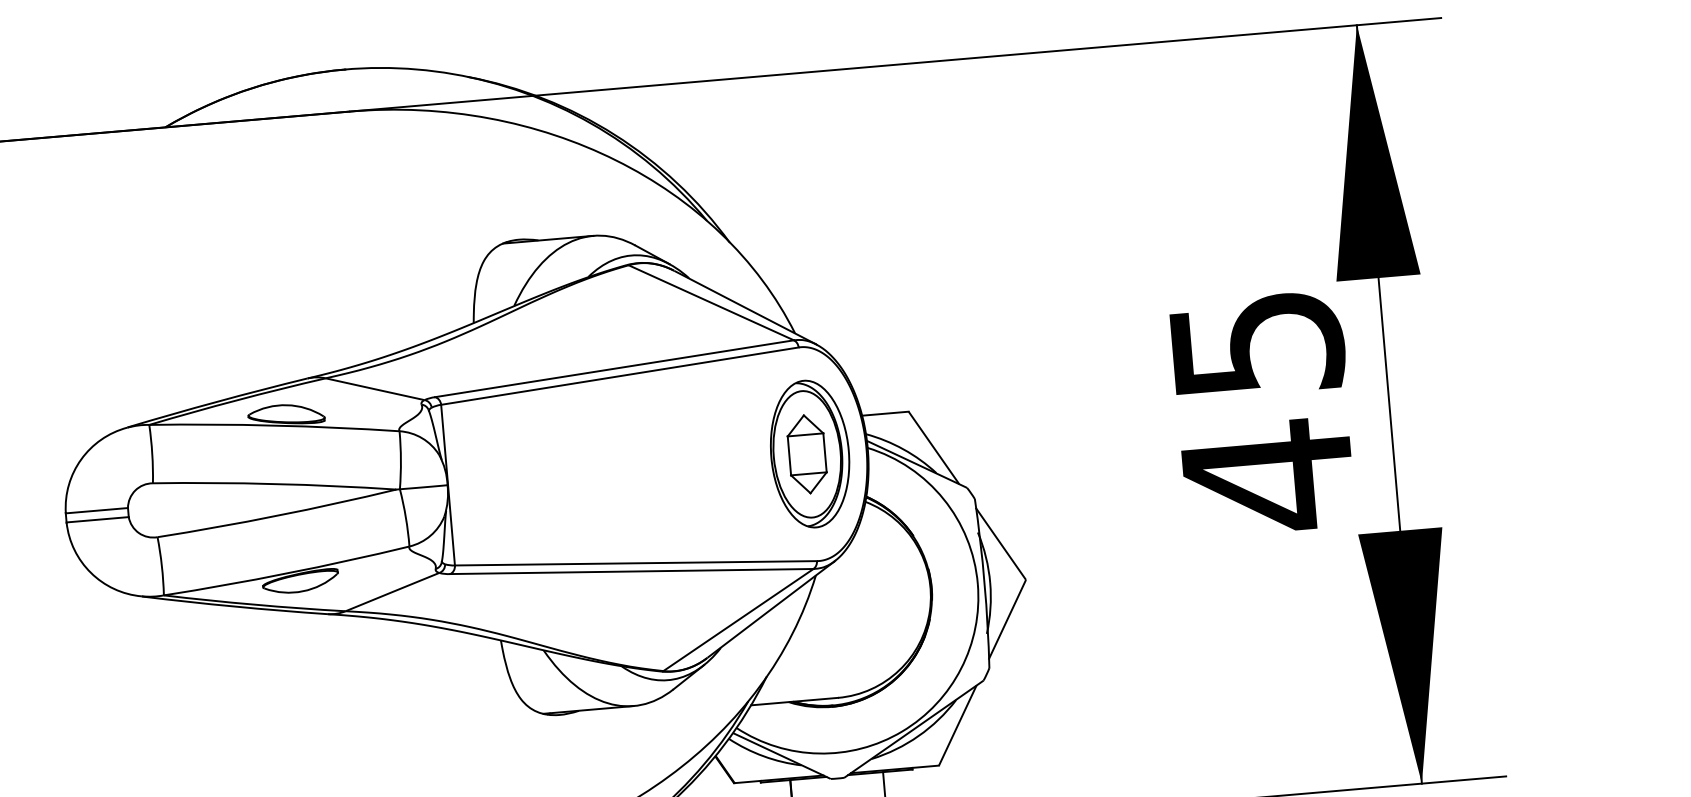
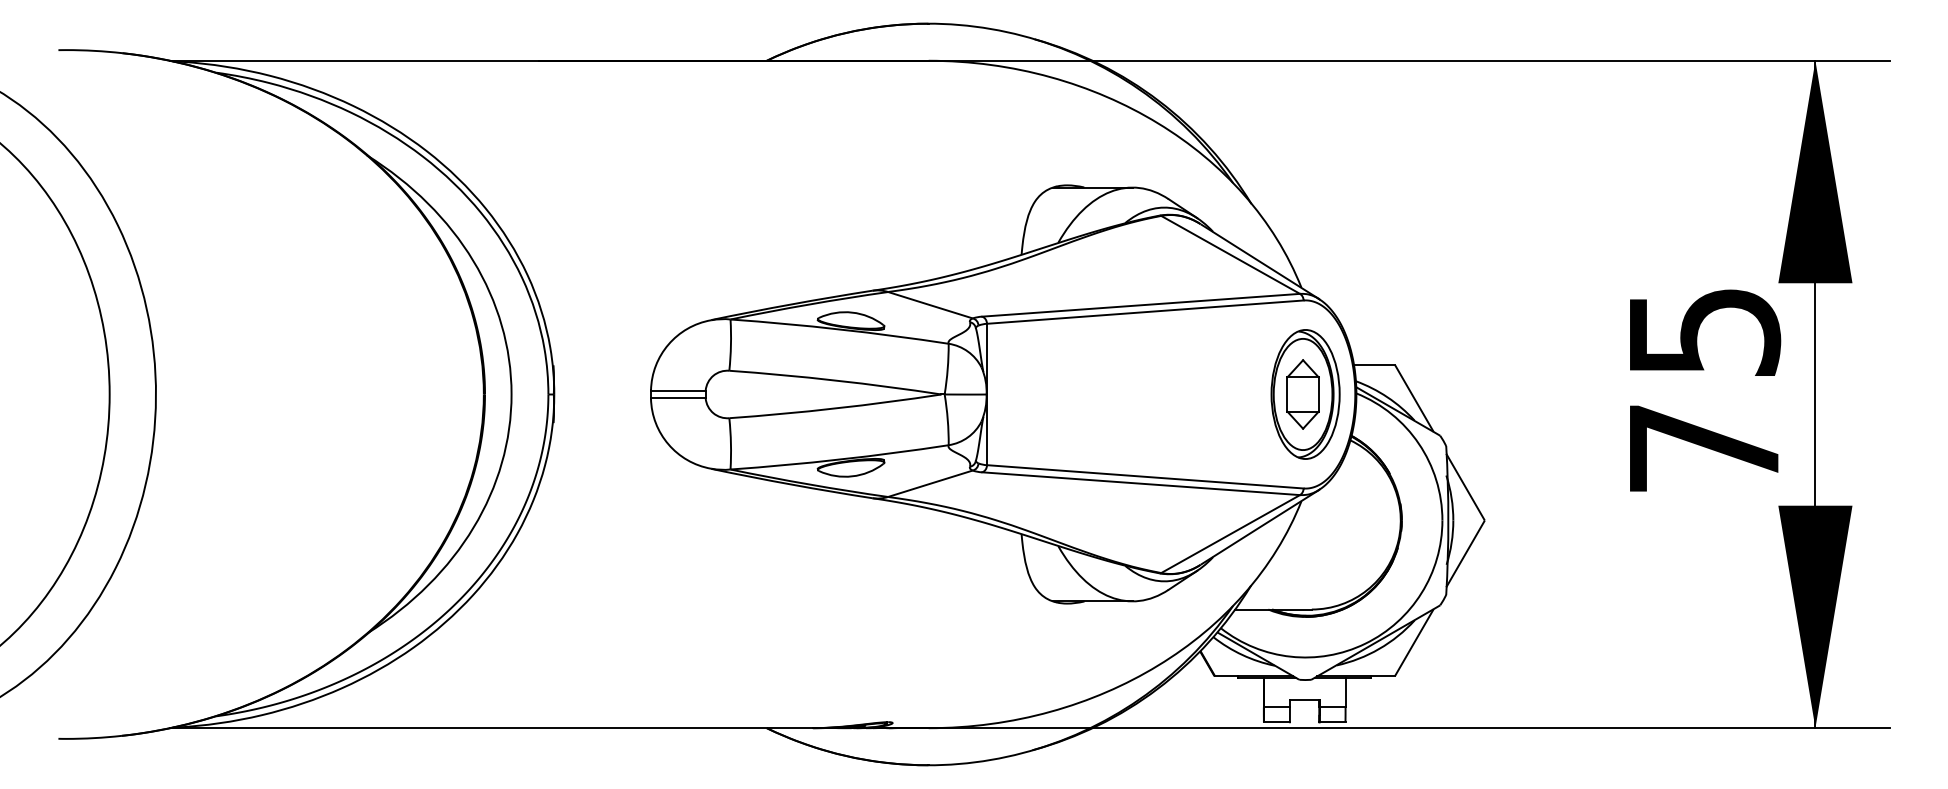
text: (1268, 476) -> (1704, 448), 45 -> 75

